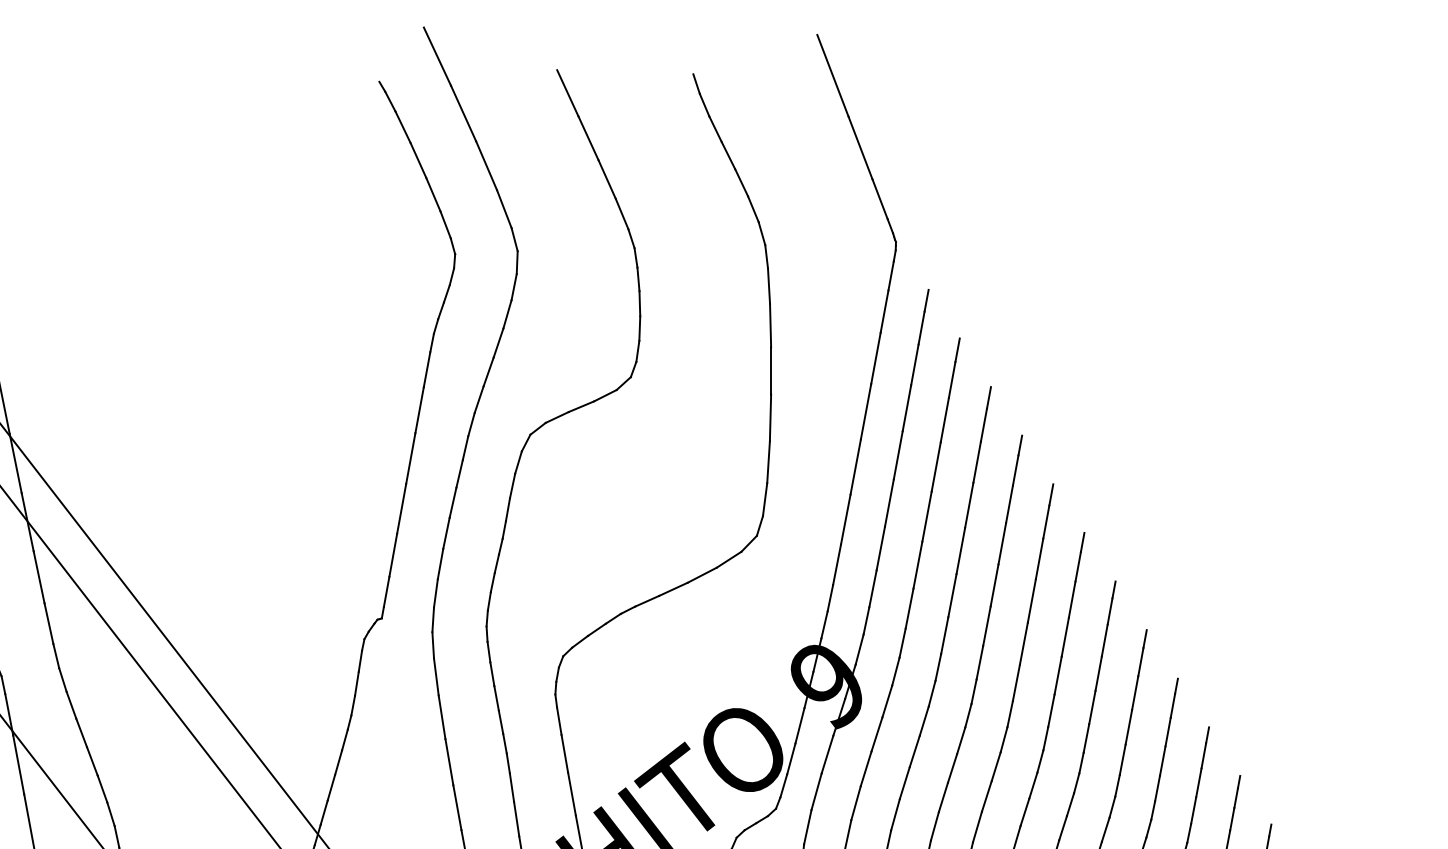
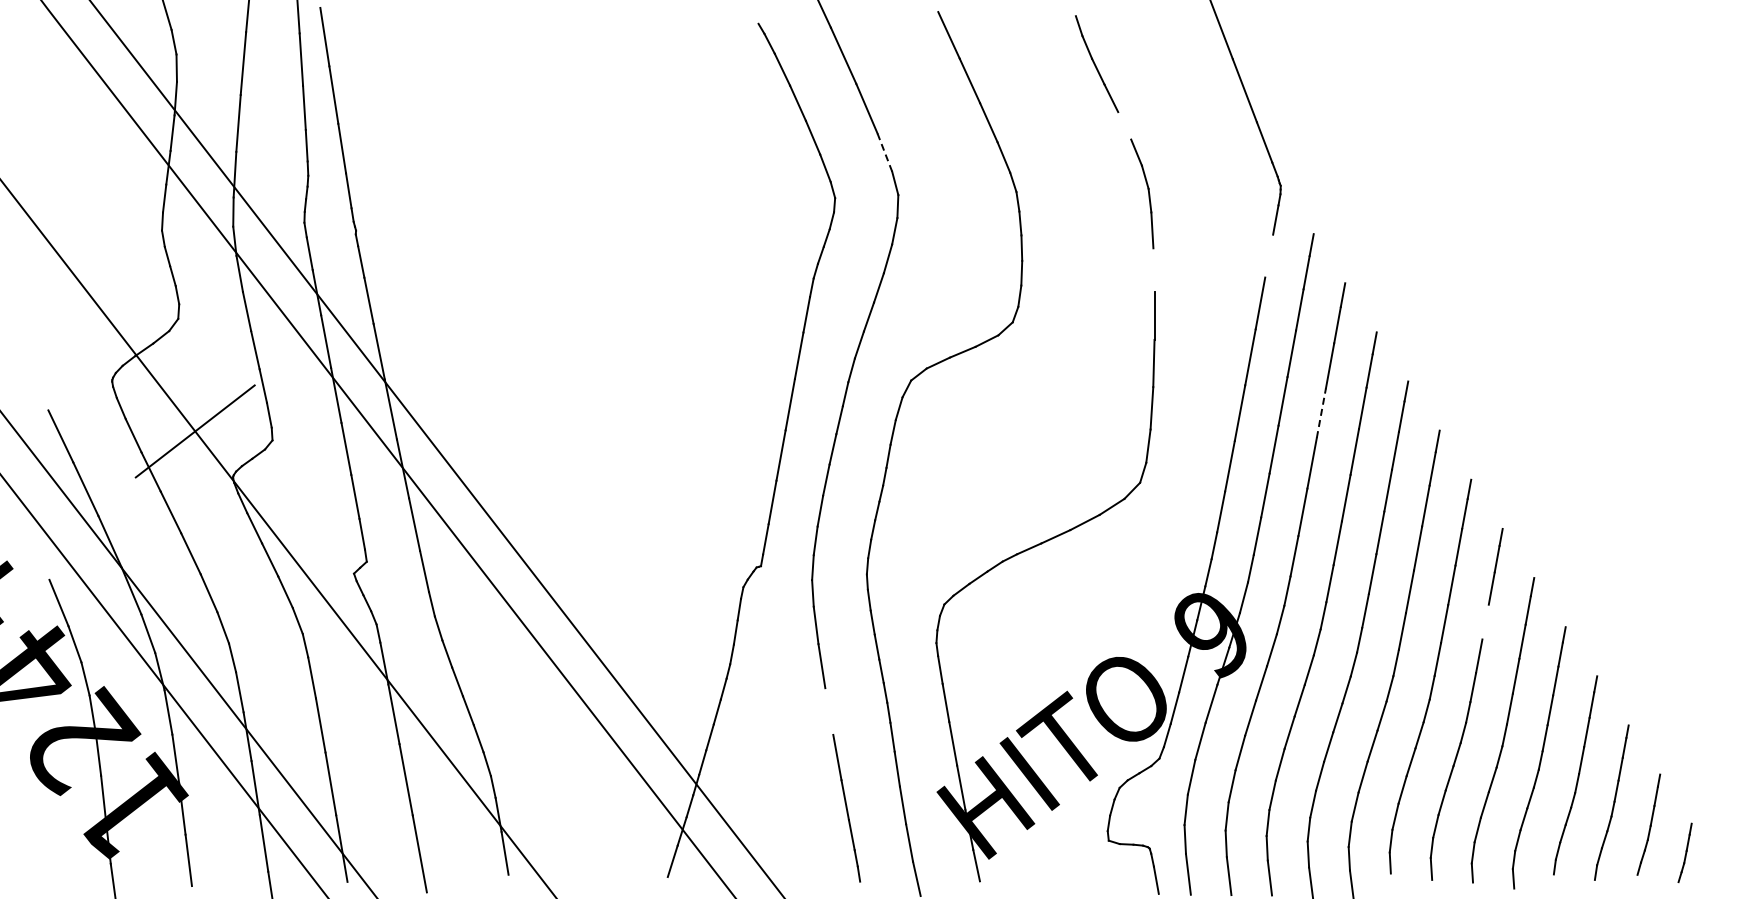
line: (741, 182) -> (1124, 125), removed
line: (503, 209) -> (884, 152), solid -> dashed
line: (884, 311) -> (1269, 255), removed
line: (770, 325) -> (1153, 270), removed
line: (936, 466) -> (1321, 412), solid -> dashed
line: (1098, 673) -> (1485, 621), removed
line: (449, 762) -> (829, 711), removed

